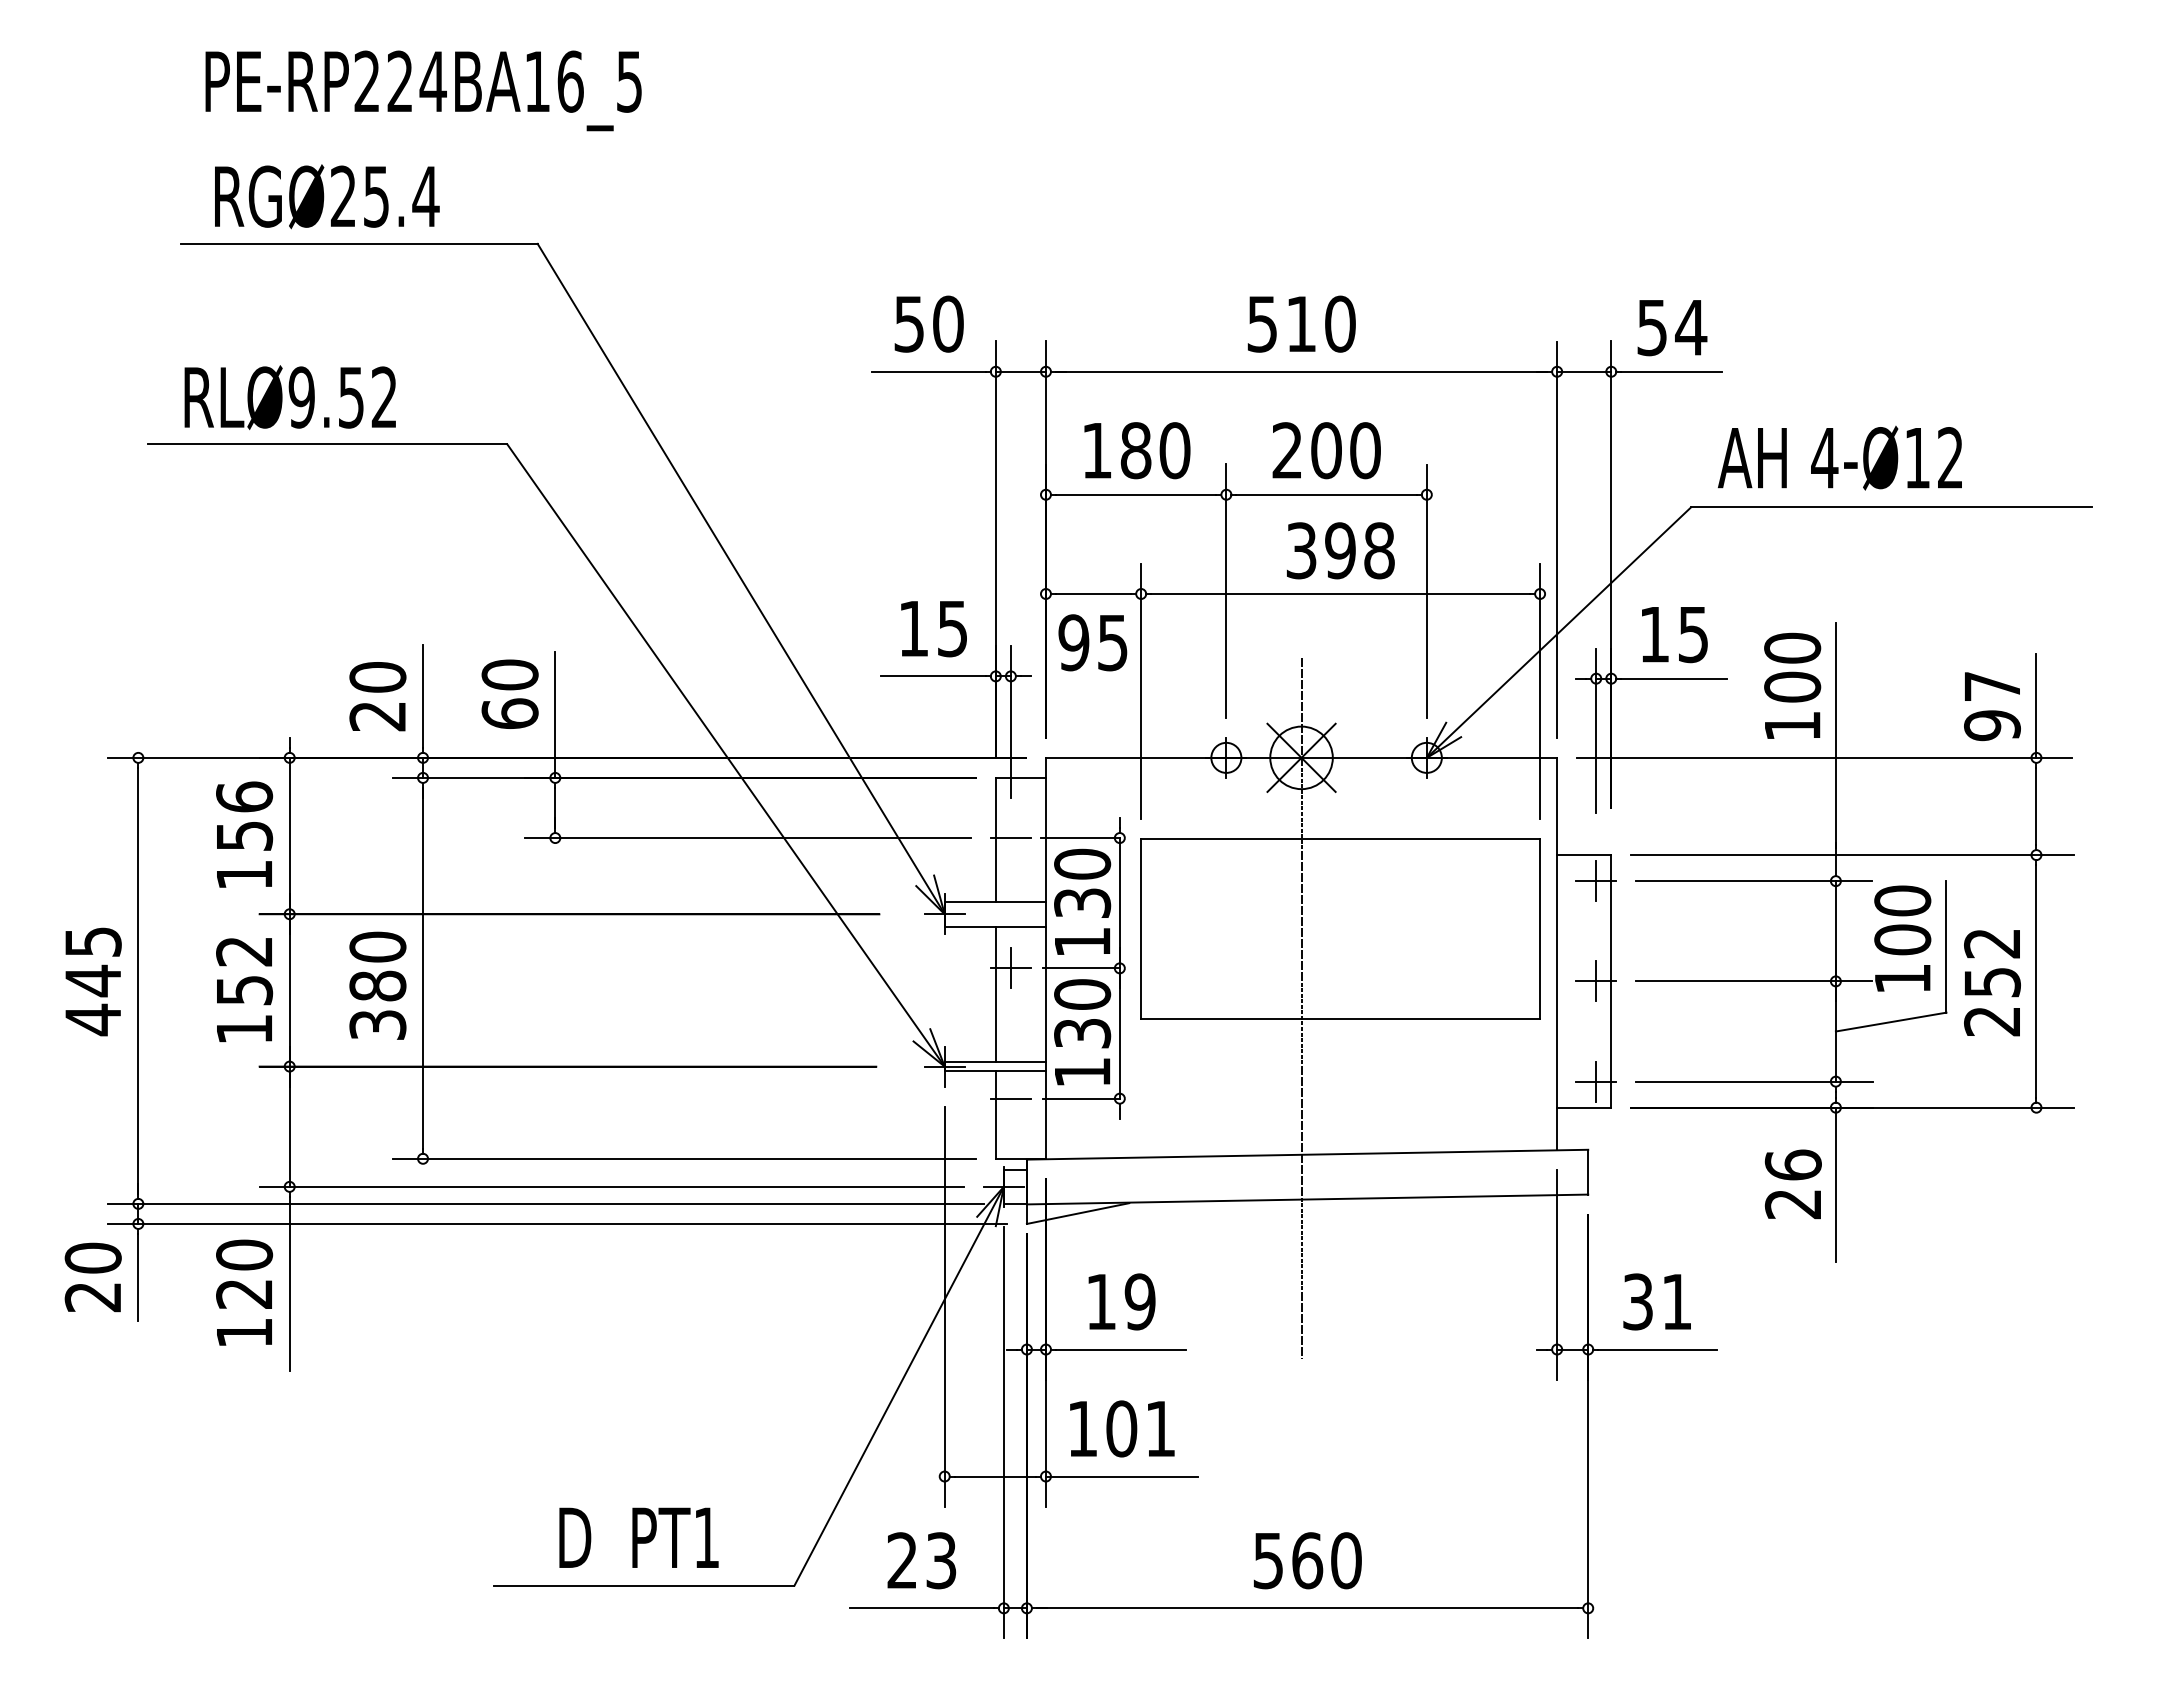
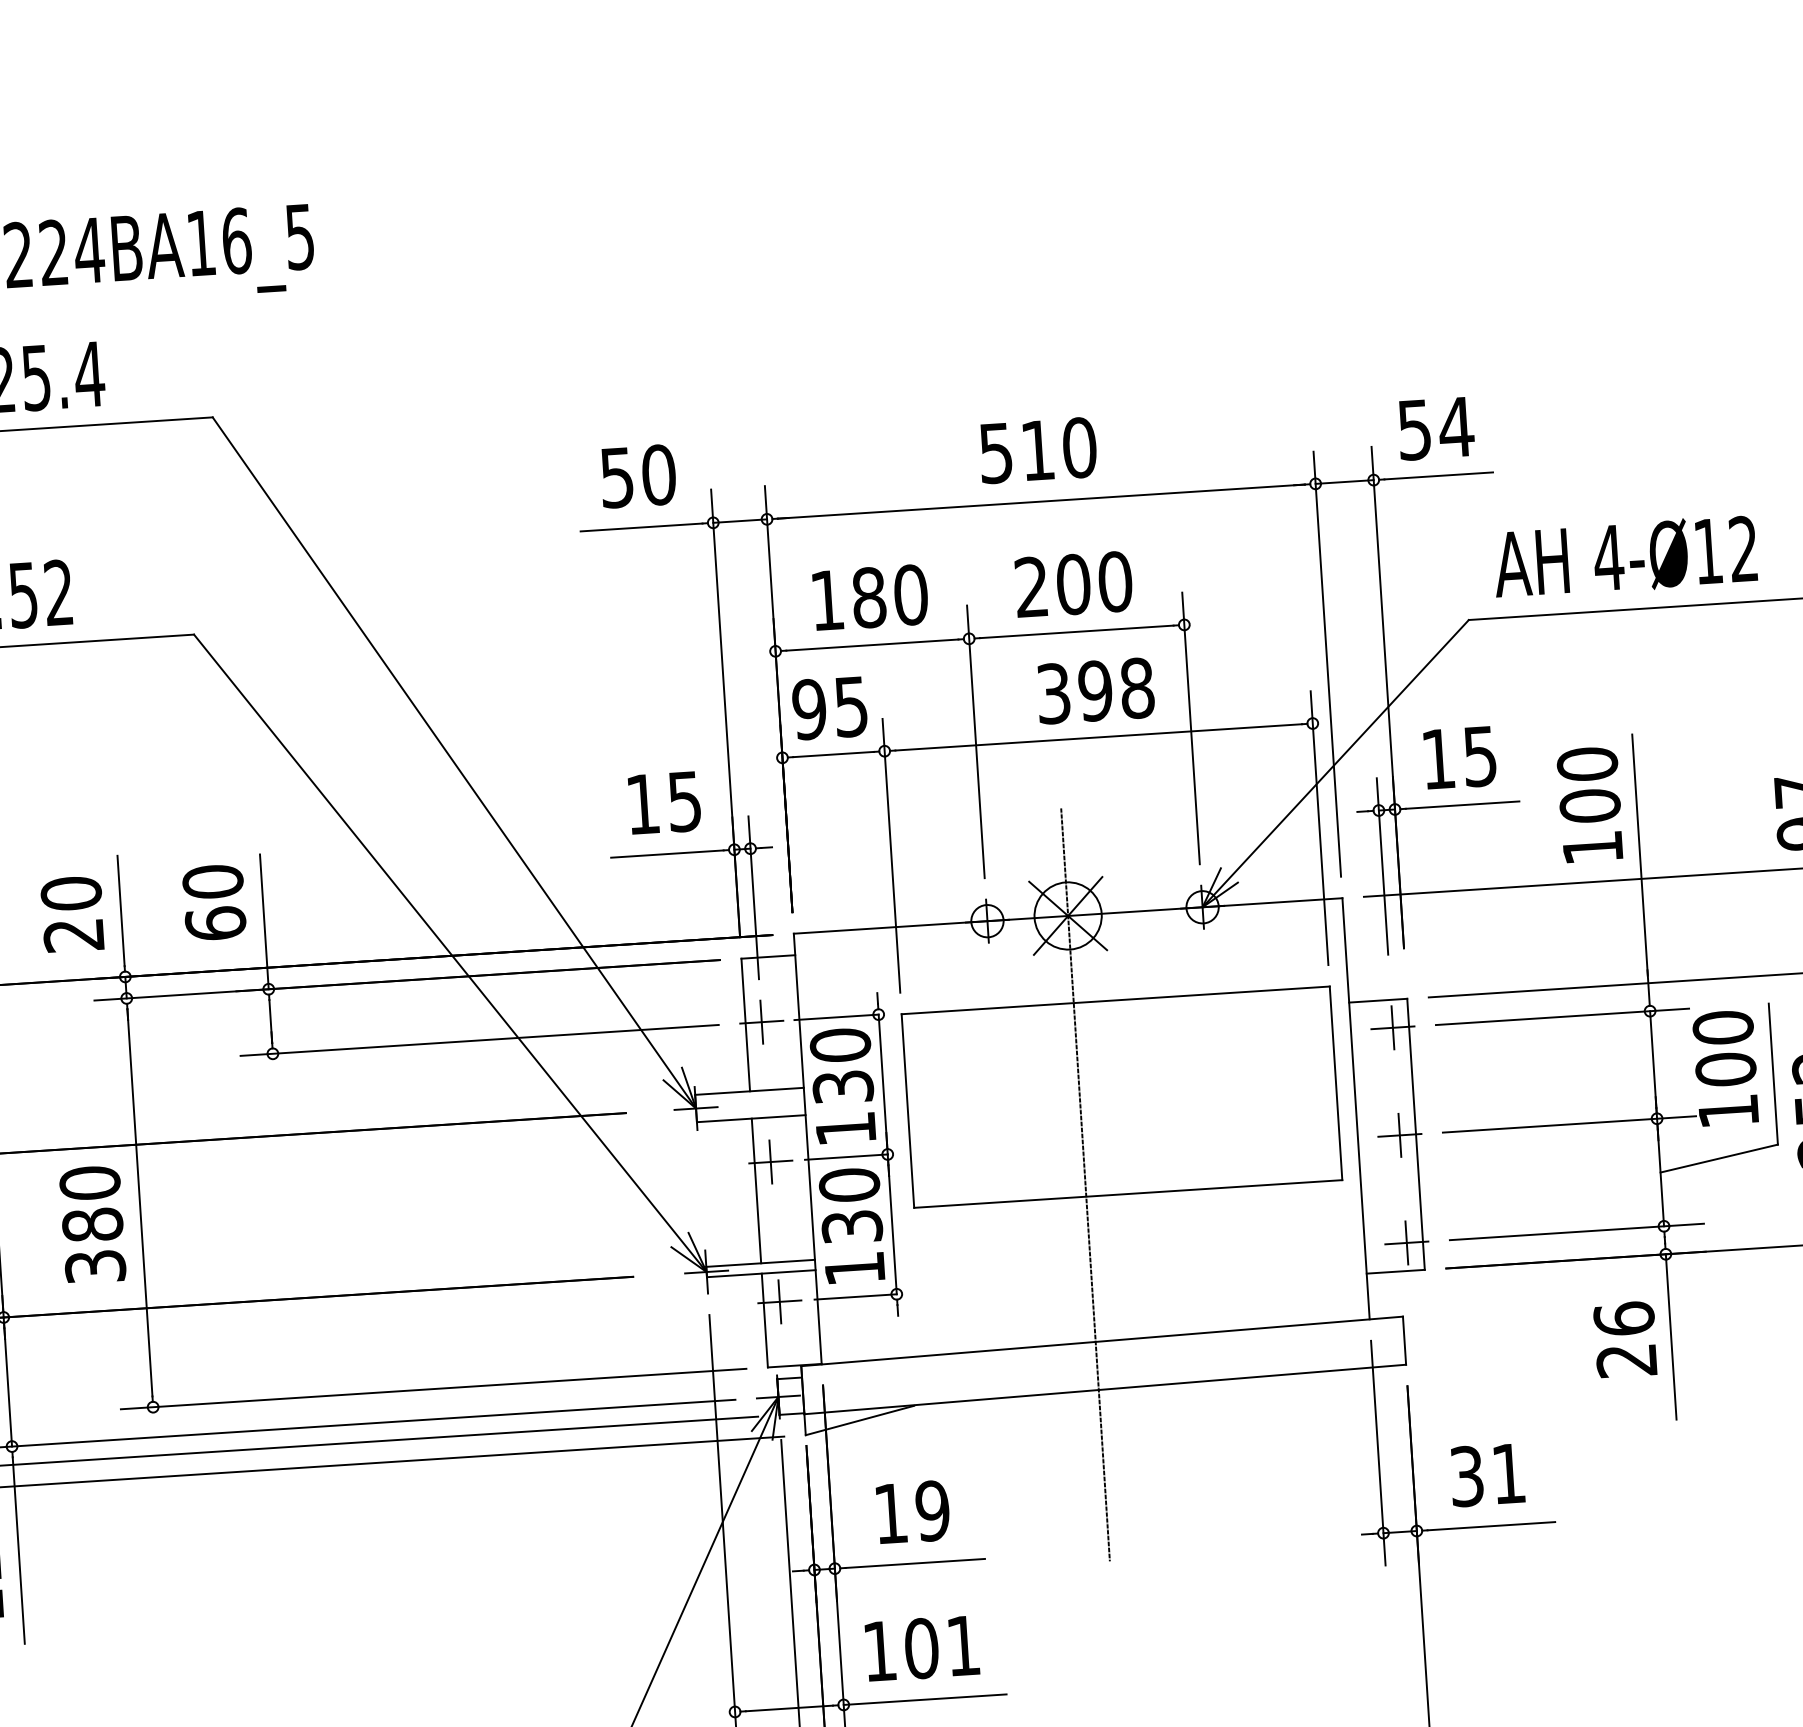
text: (1092, 642) -> (829, 707), moved
line: (1010, 838) -> (761, 1022), added
line: (1010, 1098) -> (779, 1301), added

